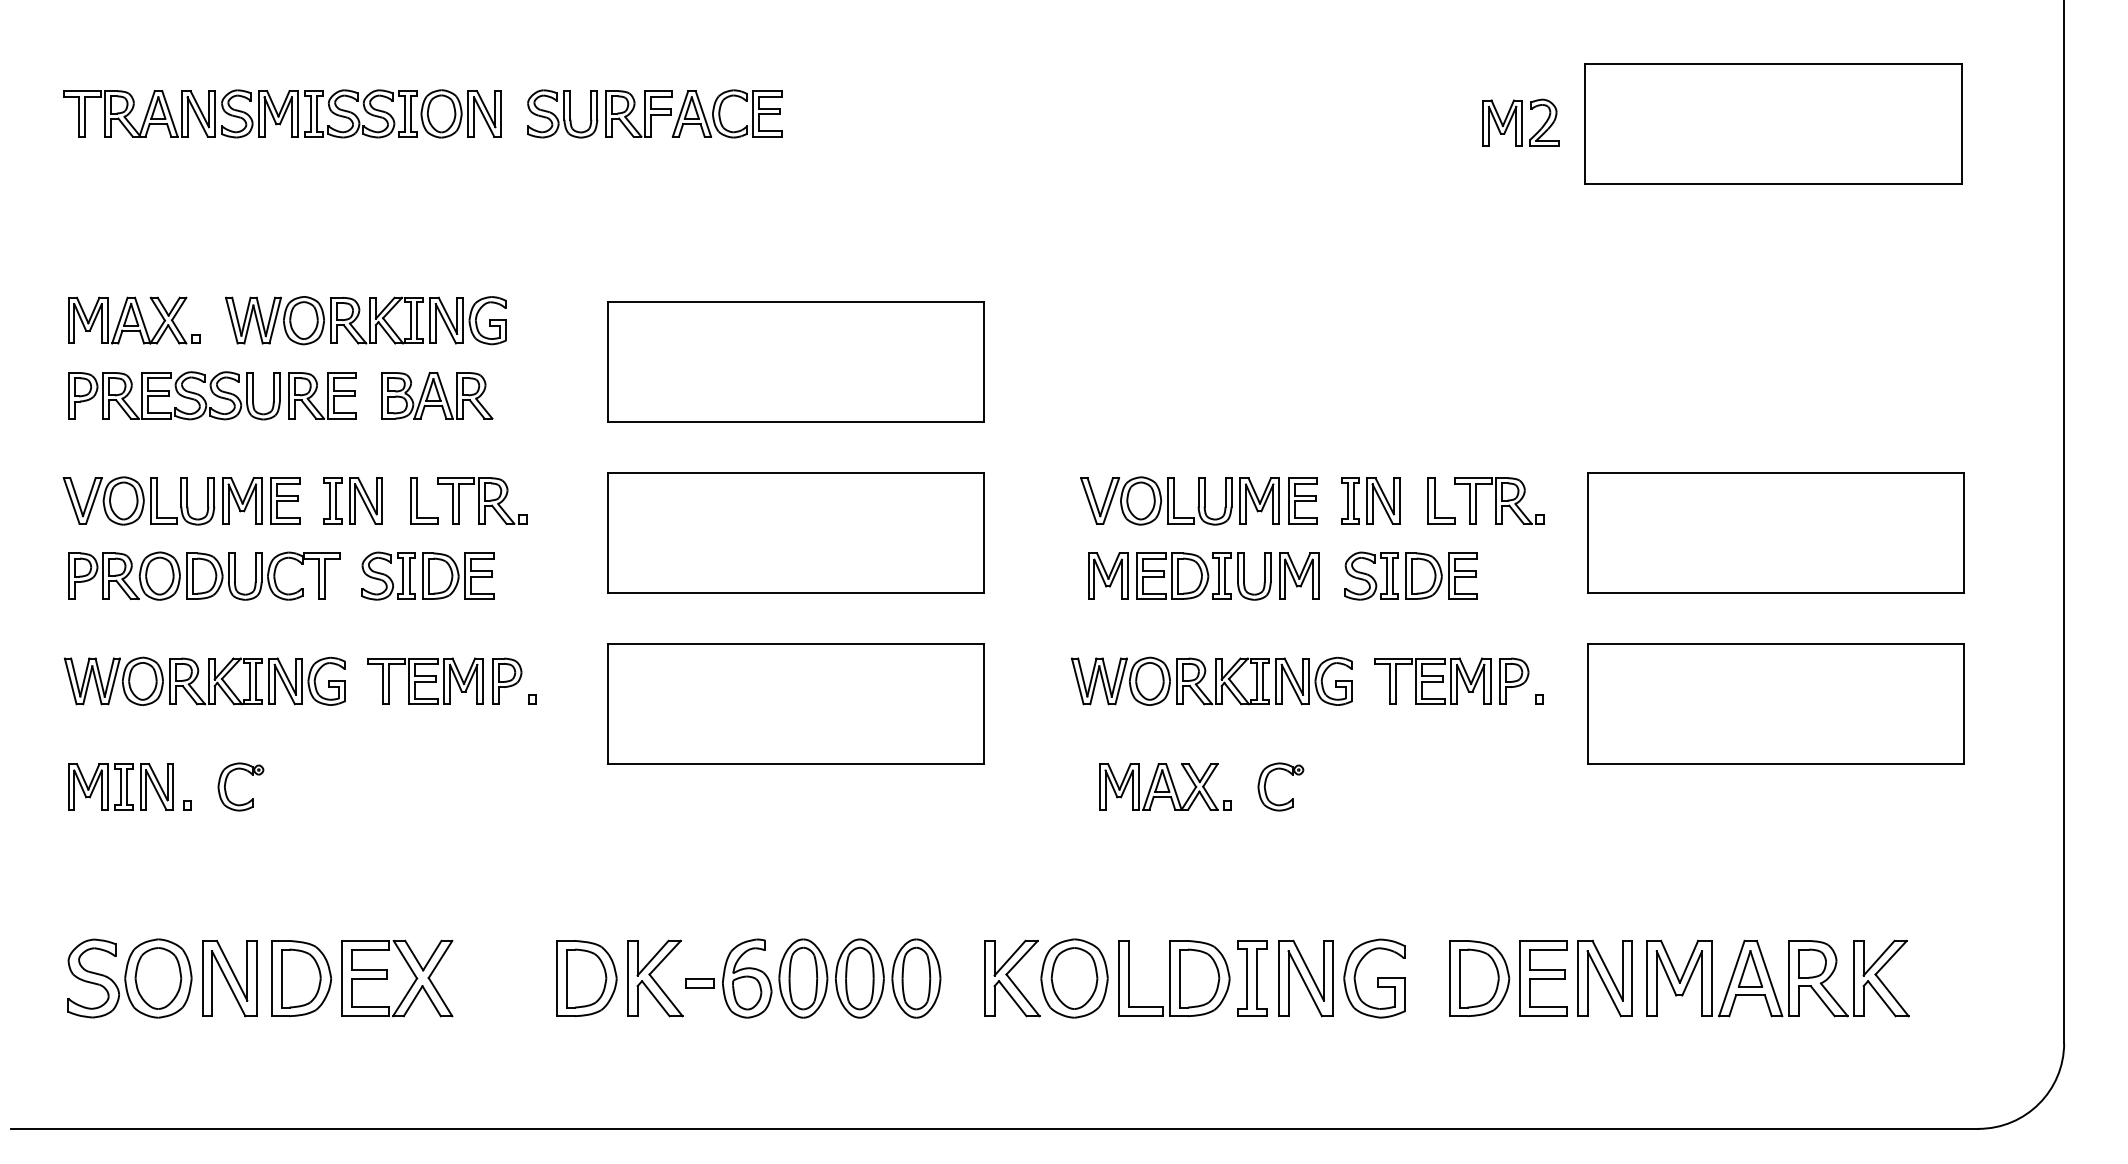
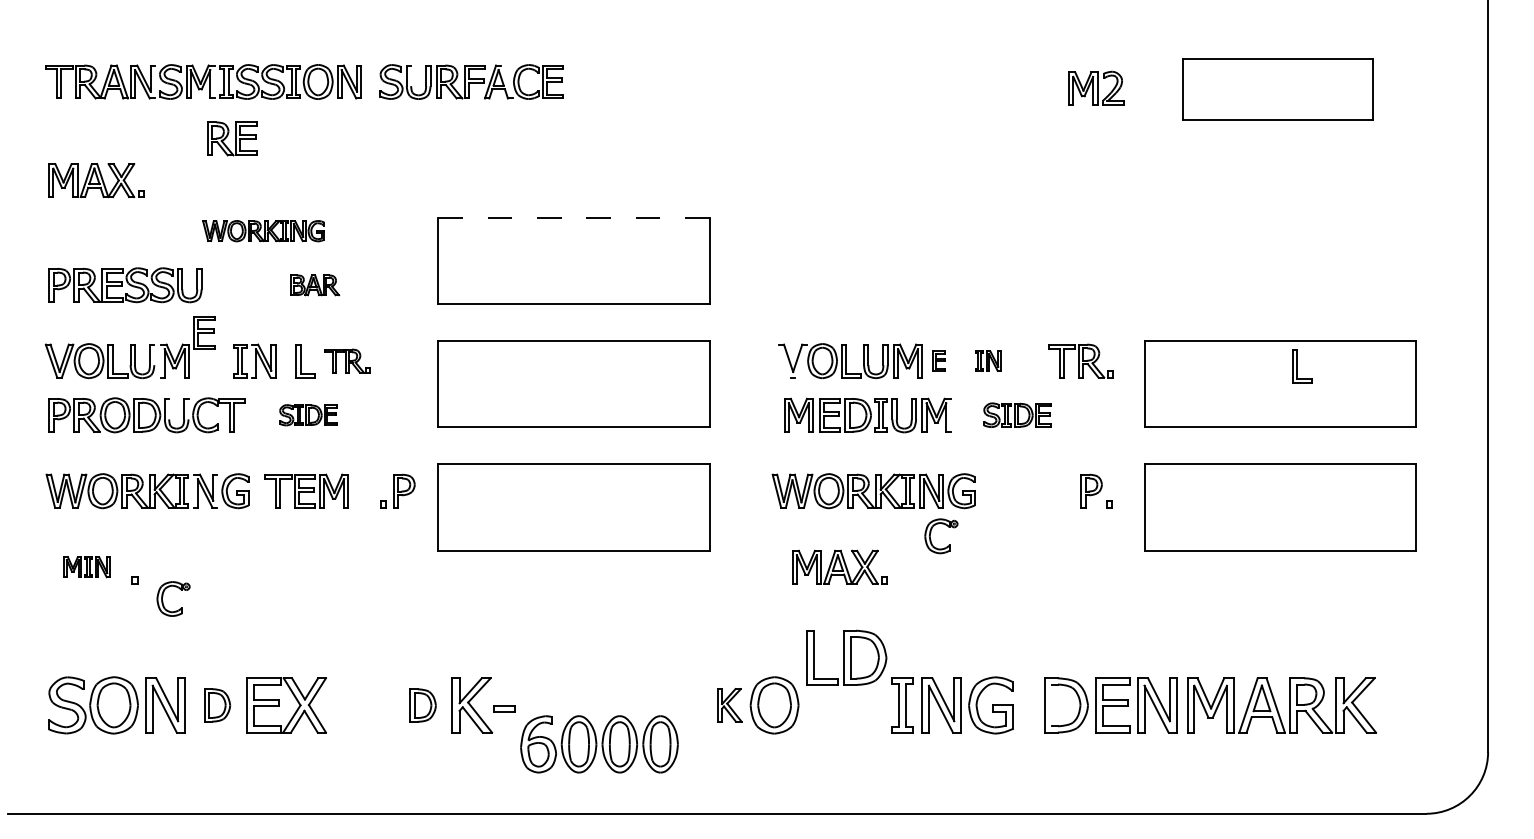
line: (570, 105) -> (411, 75), removed
line: (214, 113) -> (154, 81), removed
line: (298, 113) -> (215, 81), removed
line: (703, 113) -> (507, 81), removed
part: (1773, 123) -> (1278, 88), size x0.7
line: (796, 302) -> (574, 217), solid -> dashed
part: (134, 320) -> (96, 180), moved
part: (365, 320) -> (263, 230), size x0.6
part: (322, 395) -> (232, 138), moved
part: (437, 395) -> (315, 285), size x0.6
line: (214, 492) -> (154, 354), removed
line: (223, 500) -> (160, 360), removed
part: (285, 500) -> (204, 332), moved
line: (349, 500) -> (251, 360), removed
part: (482, 500) -> (347, 360), size x0.7
line: (1088, 500) -> (784, 360), removed
line: (1111, 500) -> (801, 360), removed
part: (1302, 500) -> (938, 360), size x0.6
part: (1370, 500) -> (987, 360), size x0.6
part: (1441, 500) -> (1302, 365), moved
line: (234, 567) -> (168, 409), removed
line: (261, 567) -> (188, 409), removed
part: (427, 575) -> (308, 414), size x0.6
part: (1410, 575) -> (1016, 414), size x0.7
line: (1318, 576) -> (950, 415), removed
part: (507, 680) -> (404, 490), moved
part: (1432, 680) -> (1032, 490), removed
line: (269, 681) -> (194, 491), removed
line: (301, 681) -> (217, 491), removed
part: (226, 783) -> (163, 596), moved
part: (1266, 783) -> (931, 533), moved
part: (120, 786) -> (86, 566), size x0.6
part: (301, 978) -> (217, 705), size x0.6
part: (586, 978) -> (422, 705), size x0.6
part: (831, 978) -> (599, 744), moved
part: (1012, 978) -> (729, 705), size x0.6
part: (1174, 978) -> (846, 657), moved
line: (1459, 978) -> (1052, 705), removed

